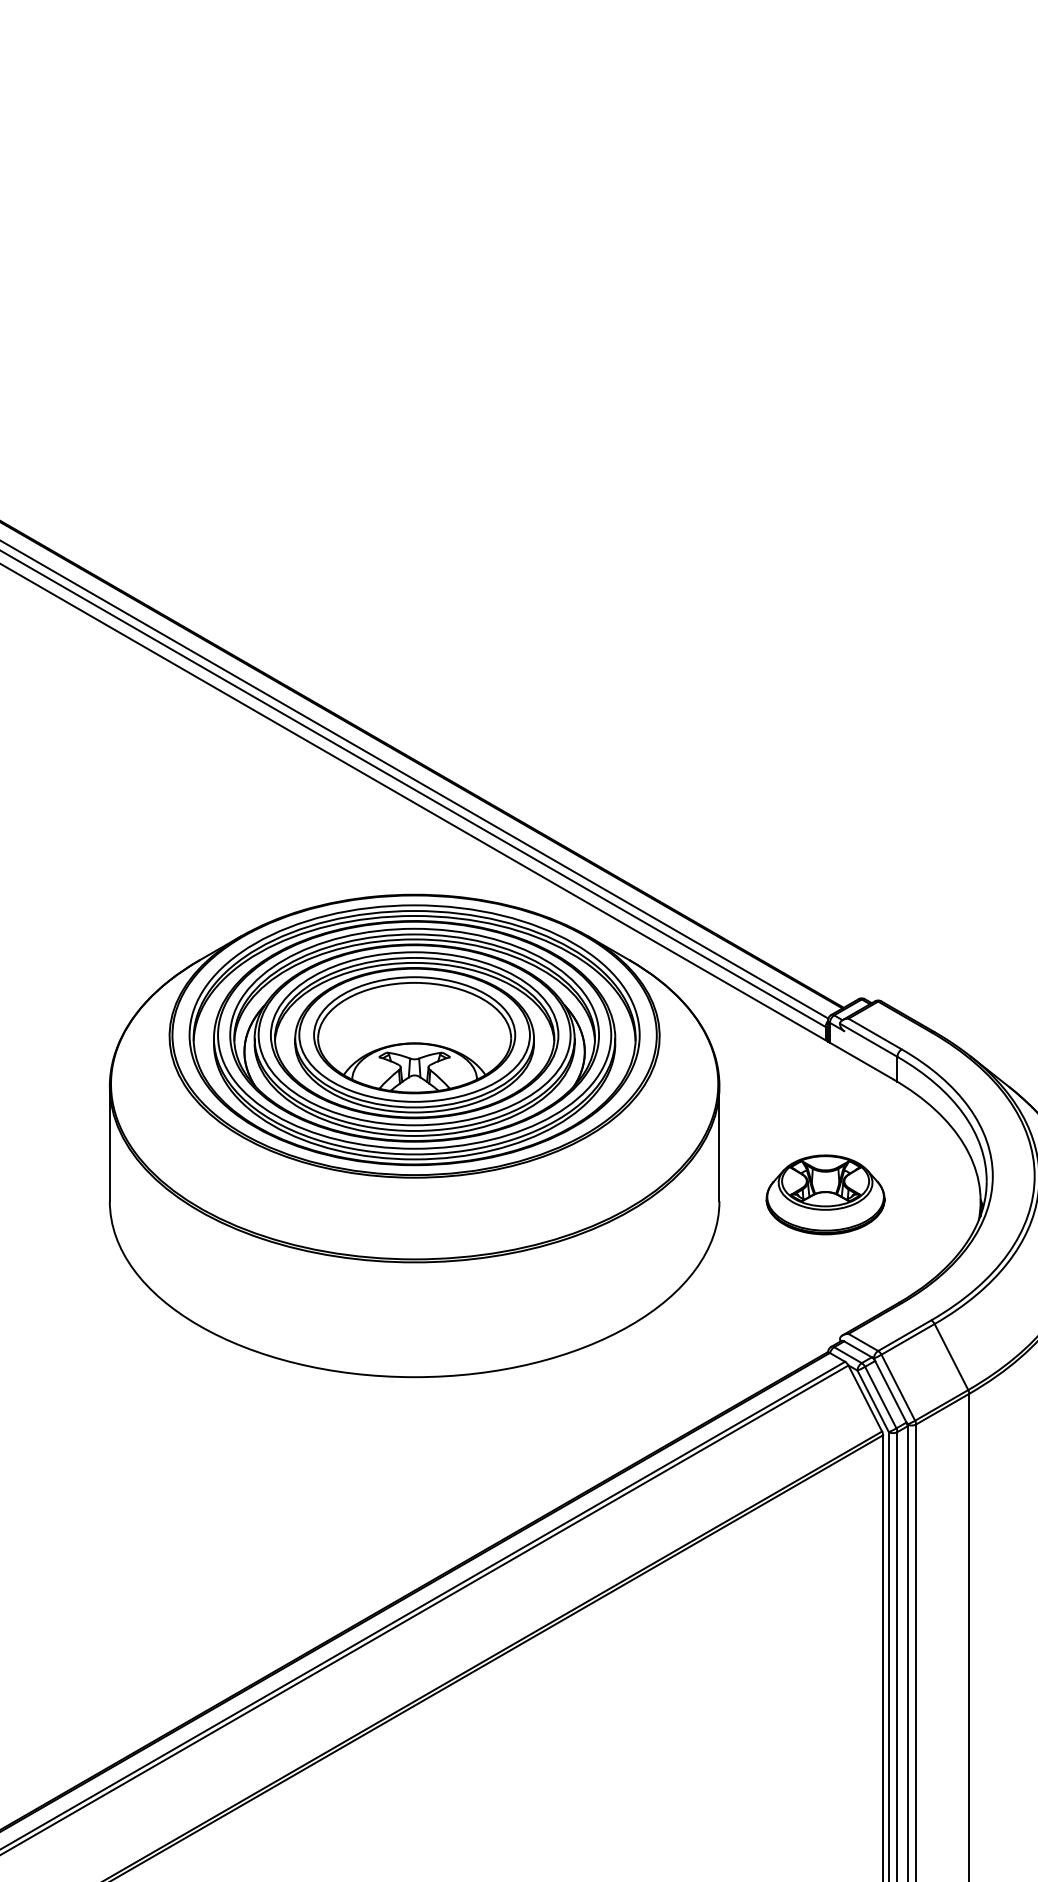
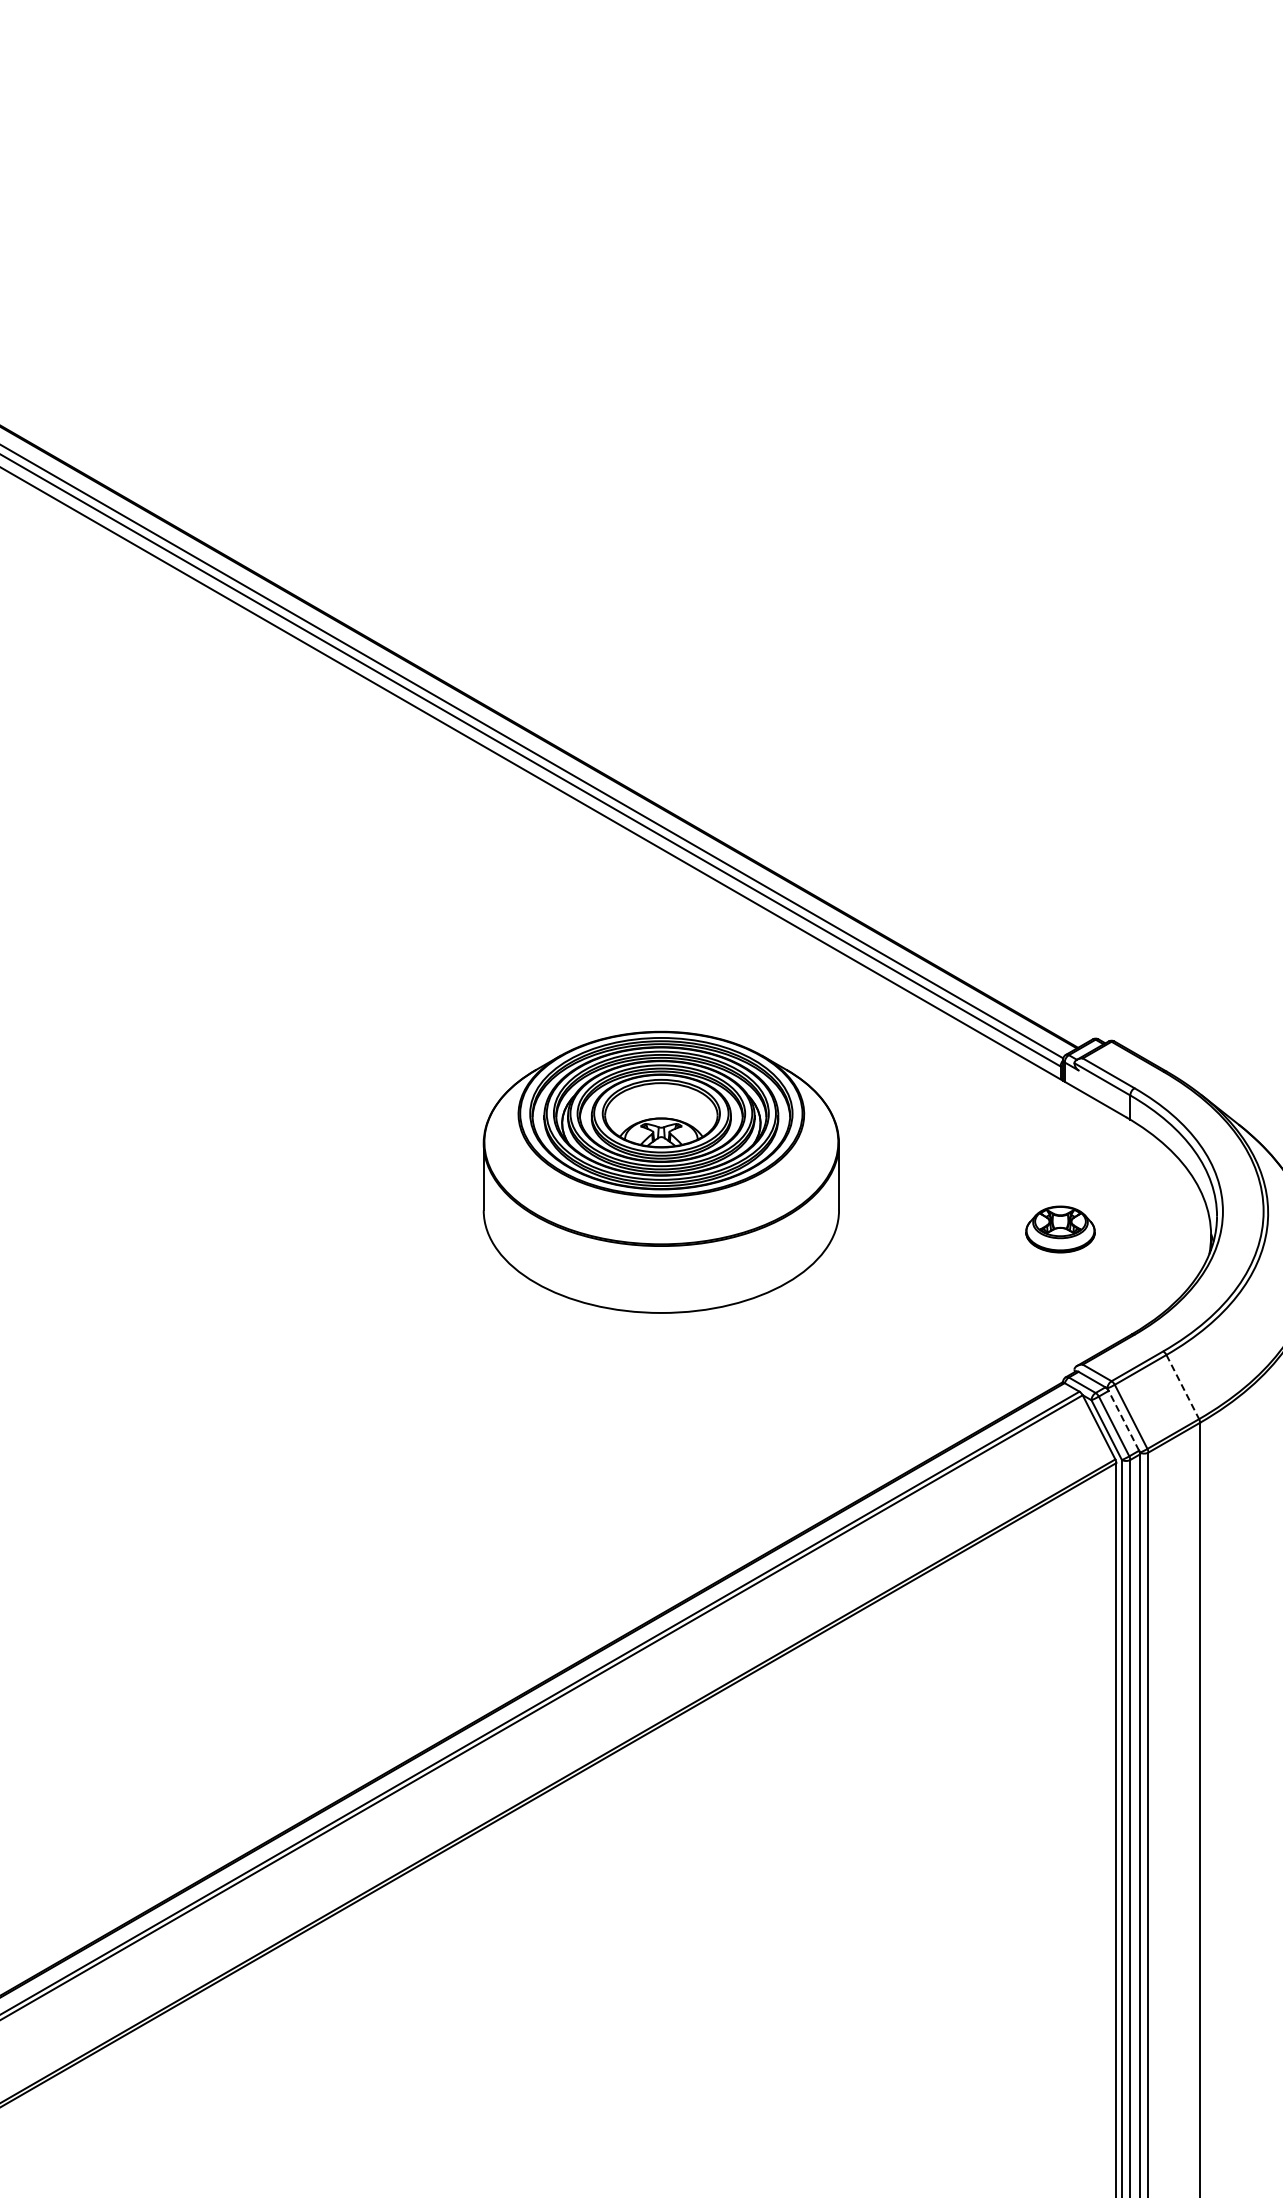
part: (414, 1136) -> (661, 1172), size x0.6
part: (825, 1194) -> (1060, 1229), size x0.6
line: (951, 1357) -> (1182, 1387), solid -> dashed
line: (890, 1391) -> (1123, 1420), solid -> dashed

